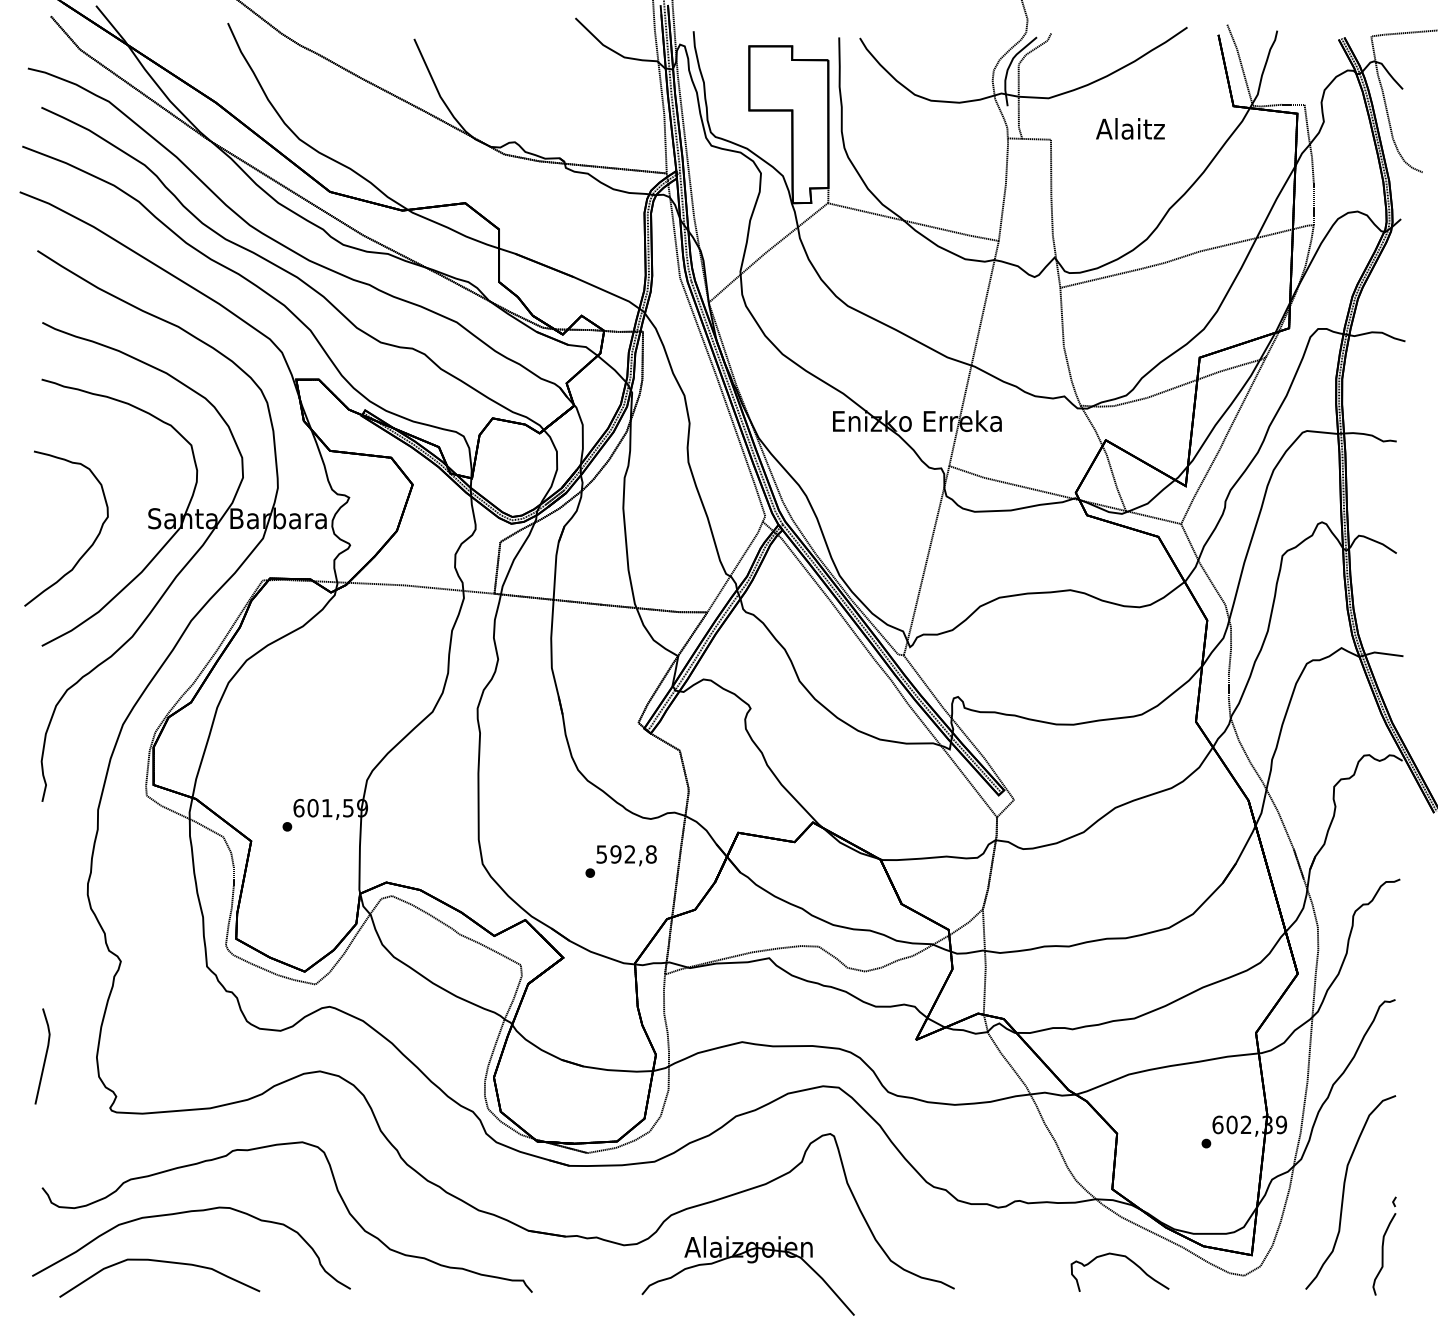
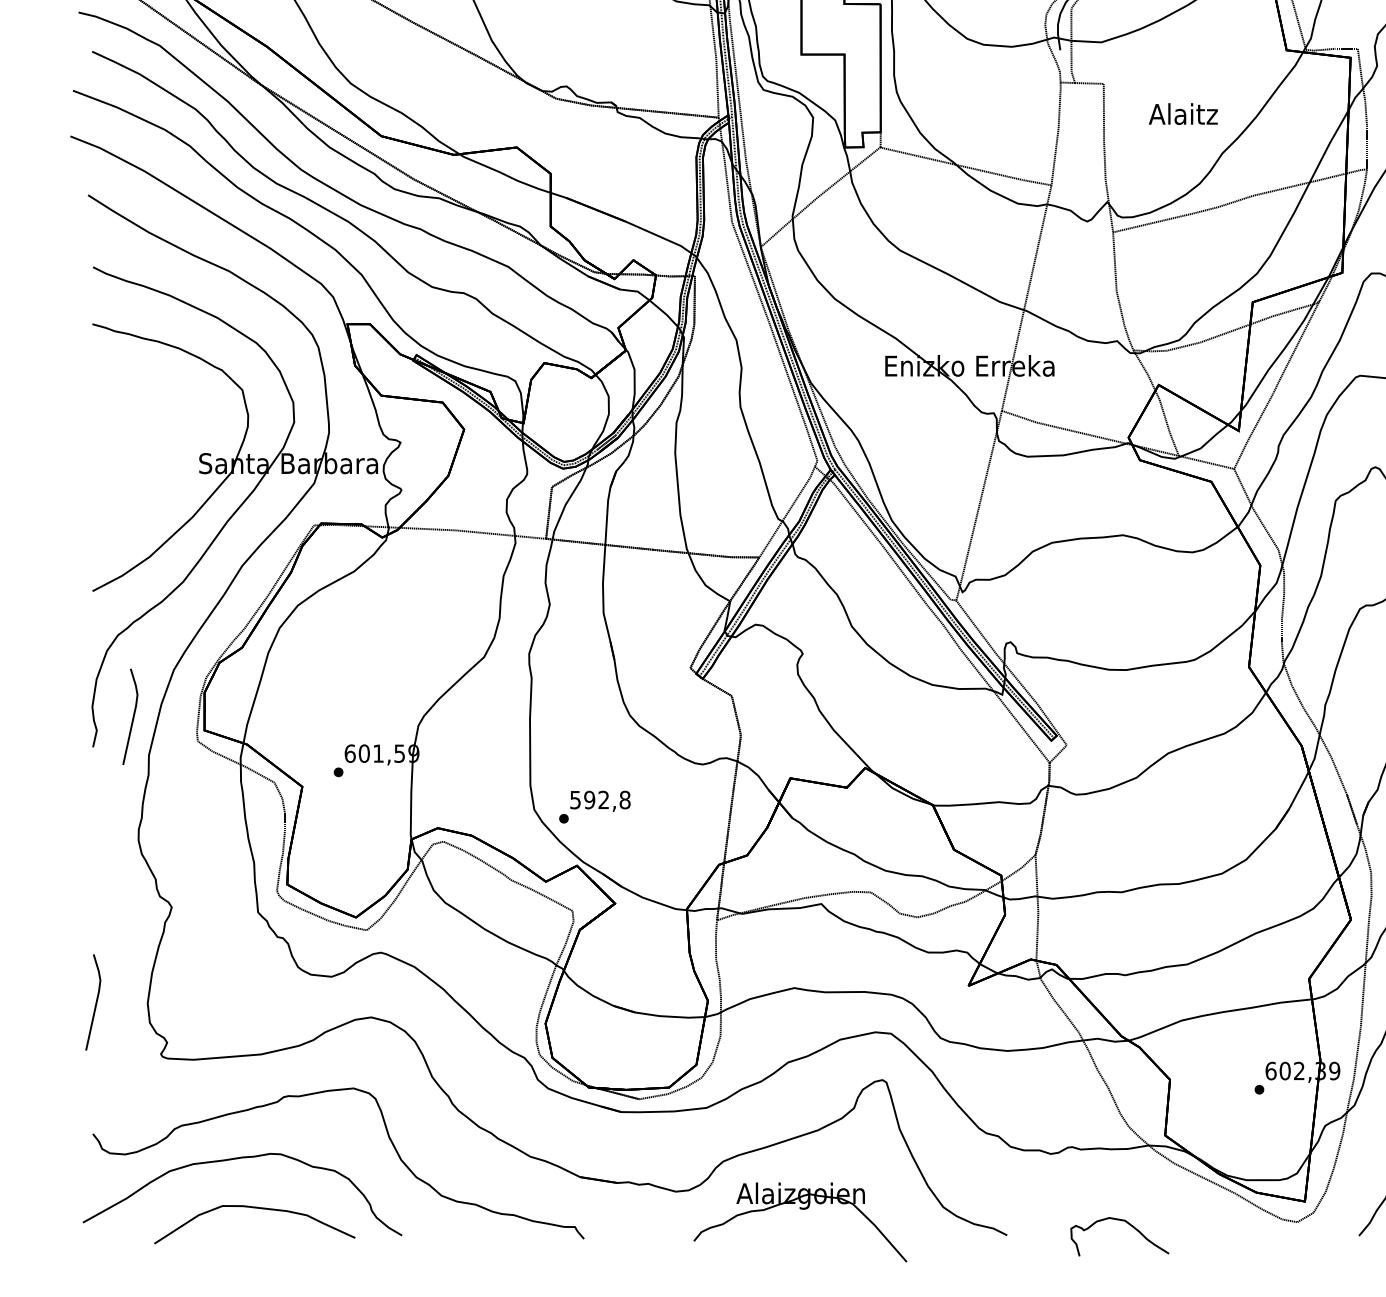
text: (1130, 128) -> (1183, 113), moved
curve: (88, 547) -> (139, 492), removed
line: (81, 772) -> (132, 717), added
text: (620, 861) -> (594, 807), moved
curve: (1127, 1259) -> (1127, 1223), moved
curve: (160, 1262) -> (255, 1208), moved

